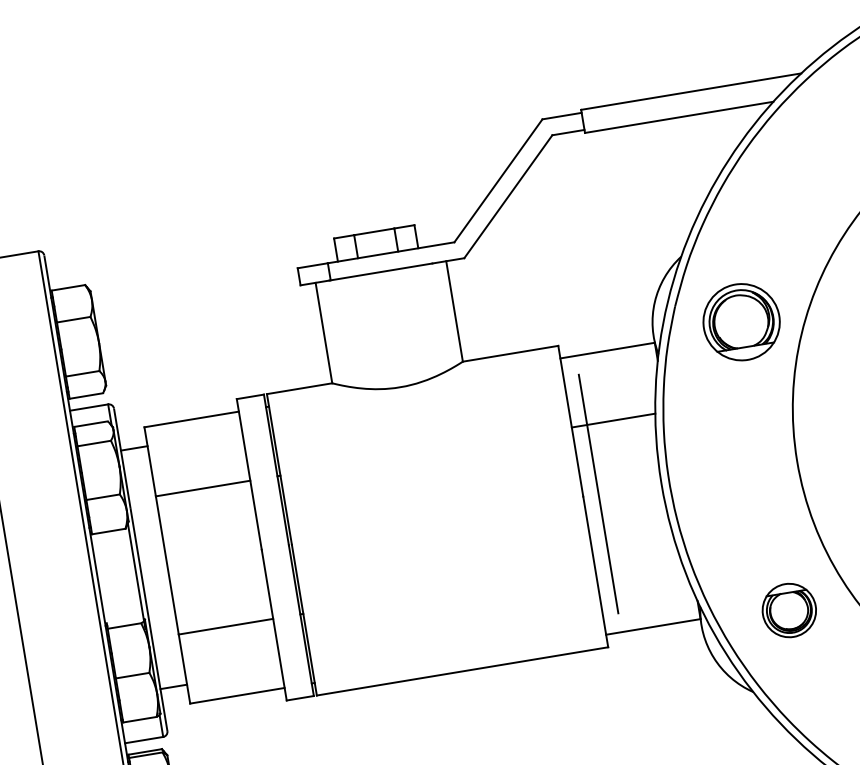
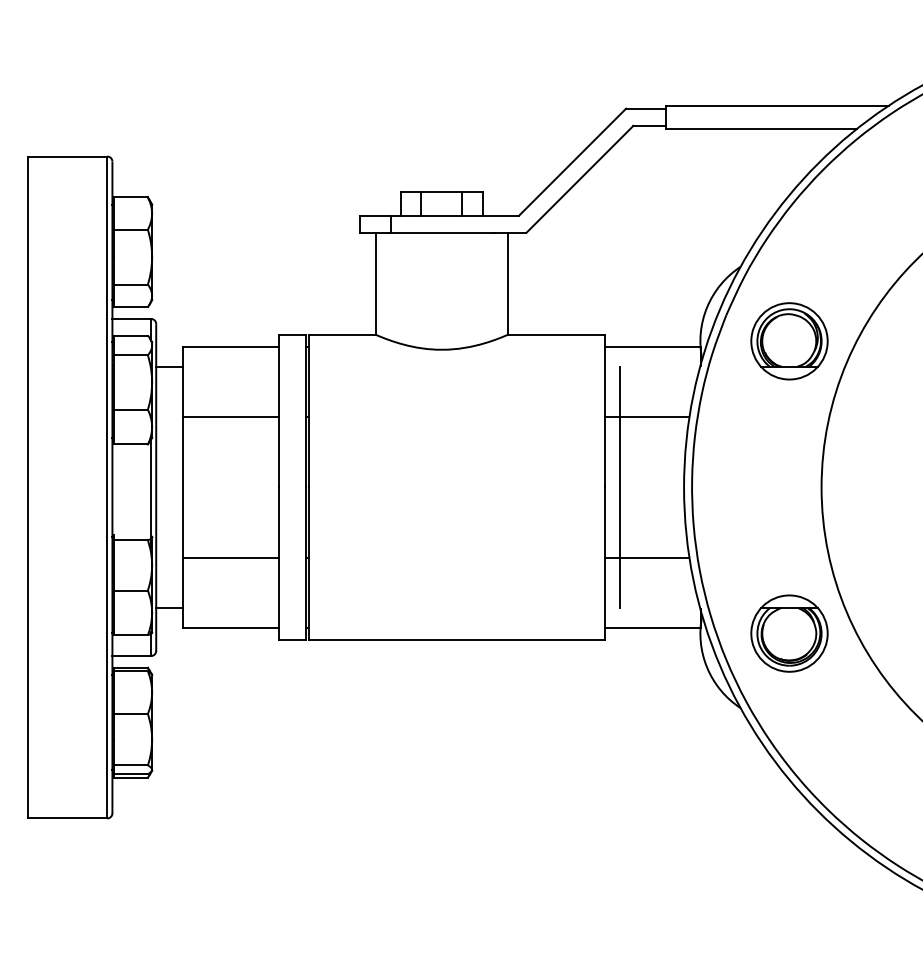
line: (635, 558) -> (646, 557), added
part: (789, 610) -> (789, 633), size x1.43

